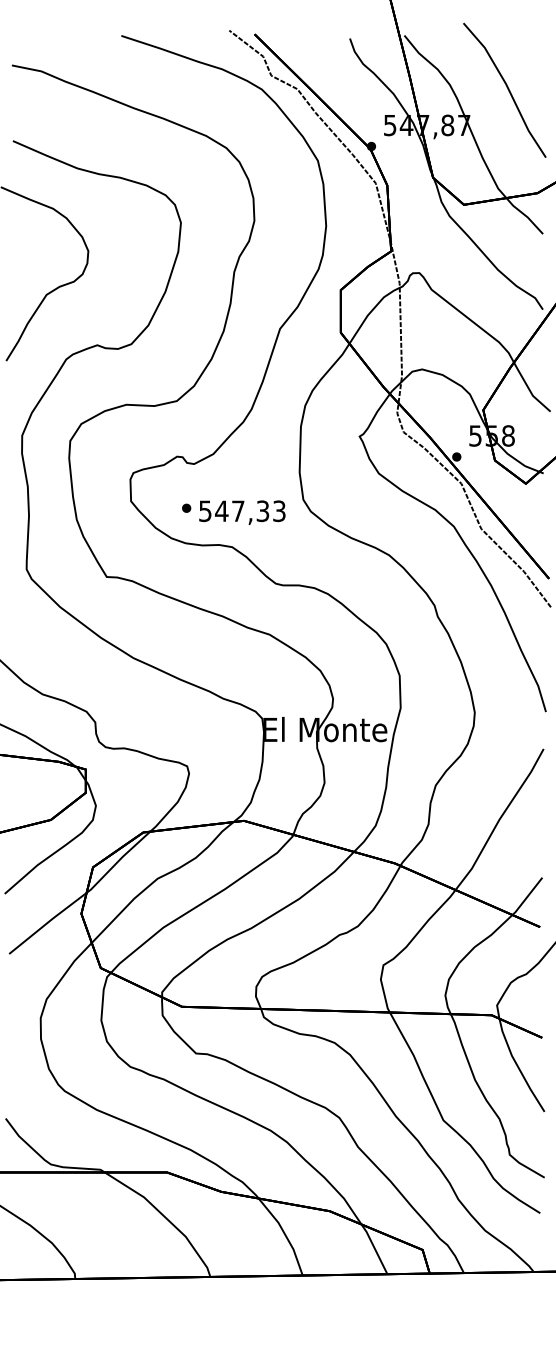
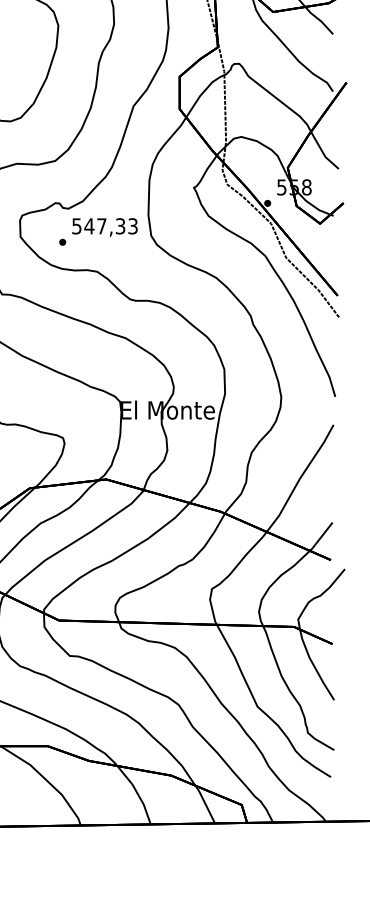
text: (242, 512) -> (105, 227), moved

